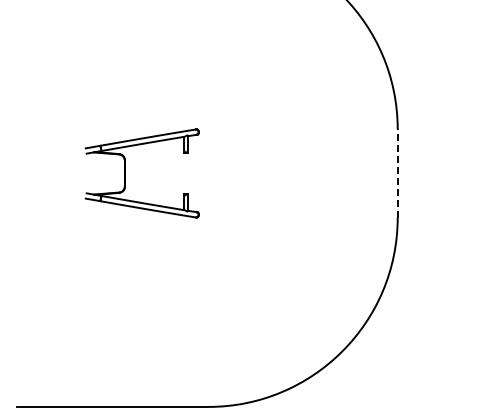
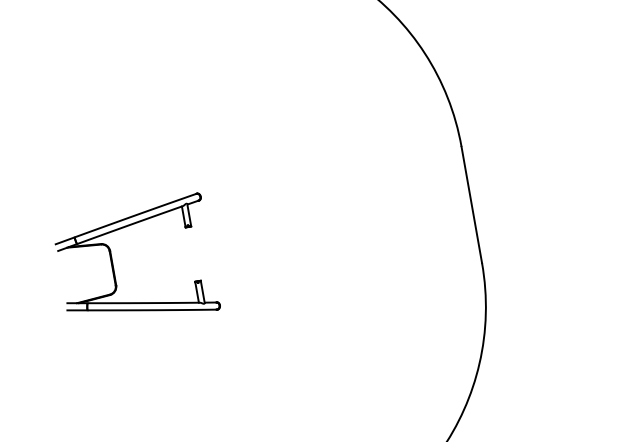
line: (397, 173) -> (471, 205), dashed -> solid

